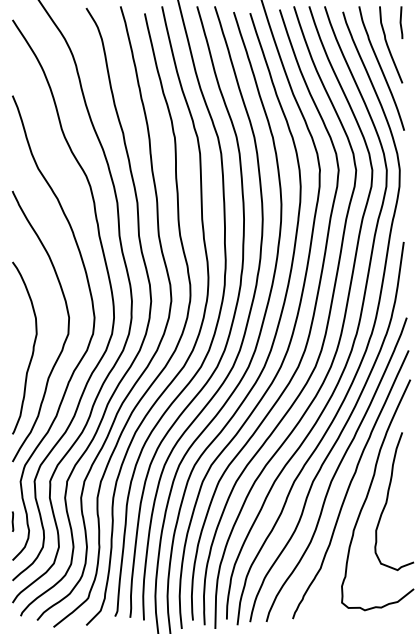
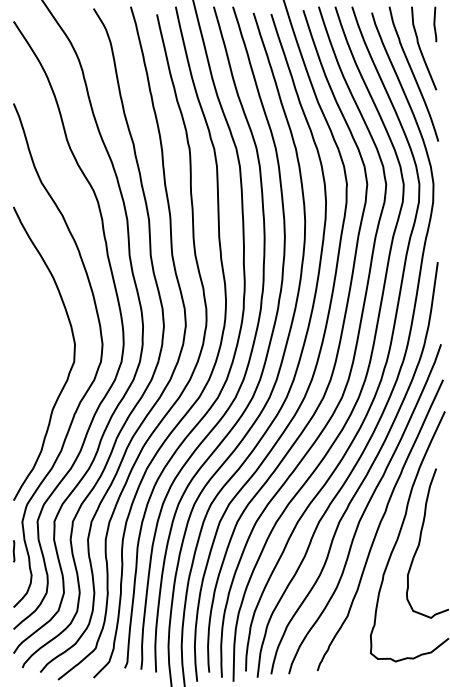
curve: (32, 347) -> (35, 376), removed
curve: (12, 521) -> (13, 551), moved

